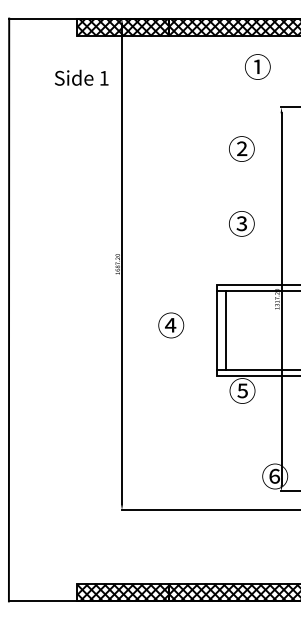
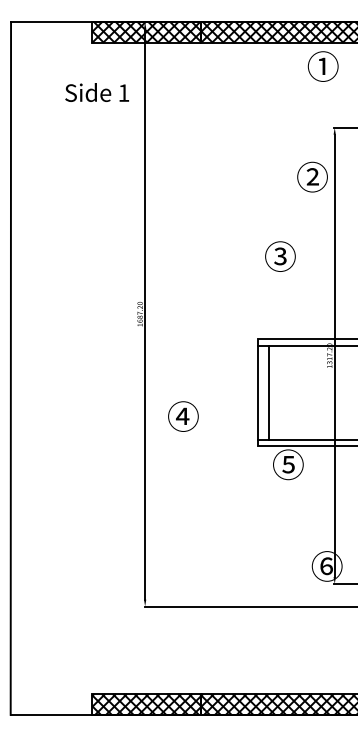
text: (257, 66) -> (322, 65), moved
text: (241, 148) -> (312, 176), moved
text: (241, 223) -> (280, 256), moved
text: (171, 325) -> (183, 416), moved

